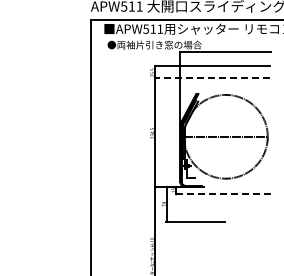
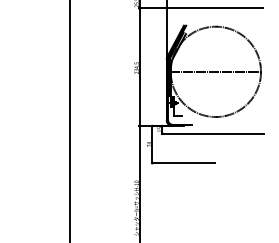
line: (211, 77) -> (200, 7), dashed -> solid
line: (222, 194) -> (212, 134), dashed -> solid

